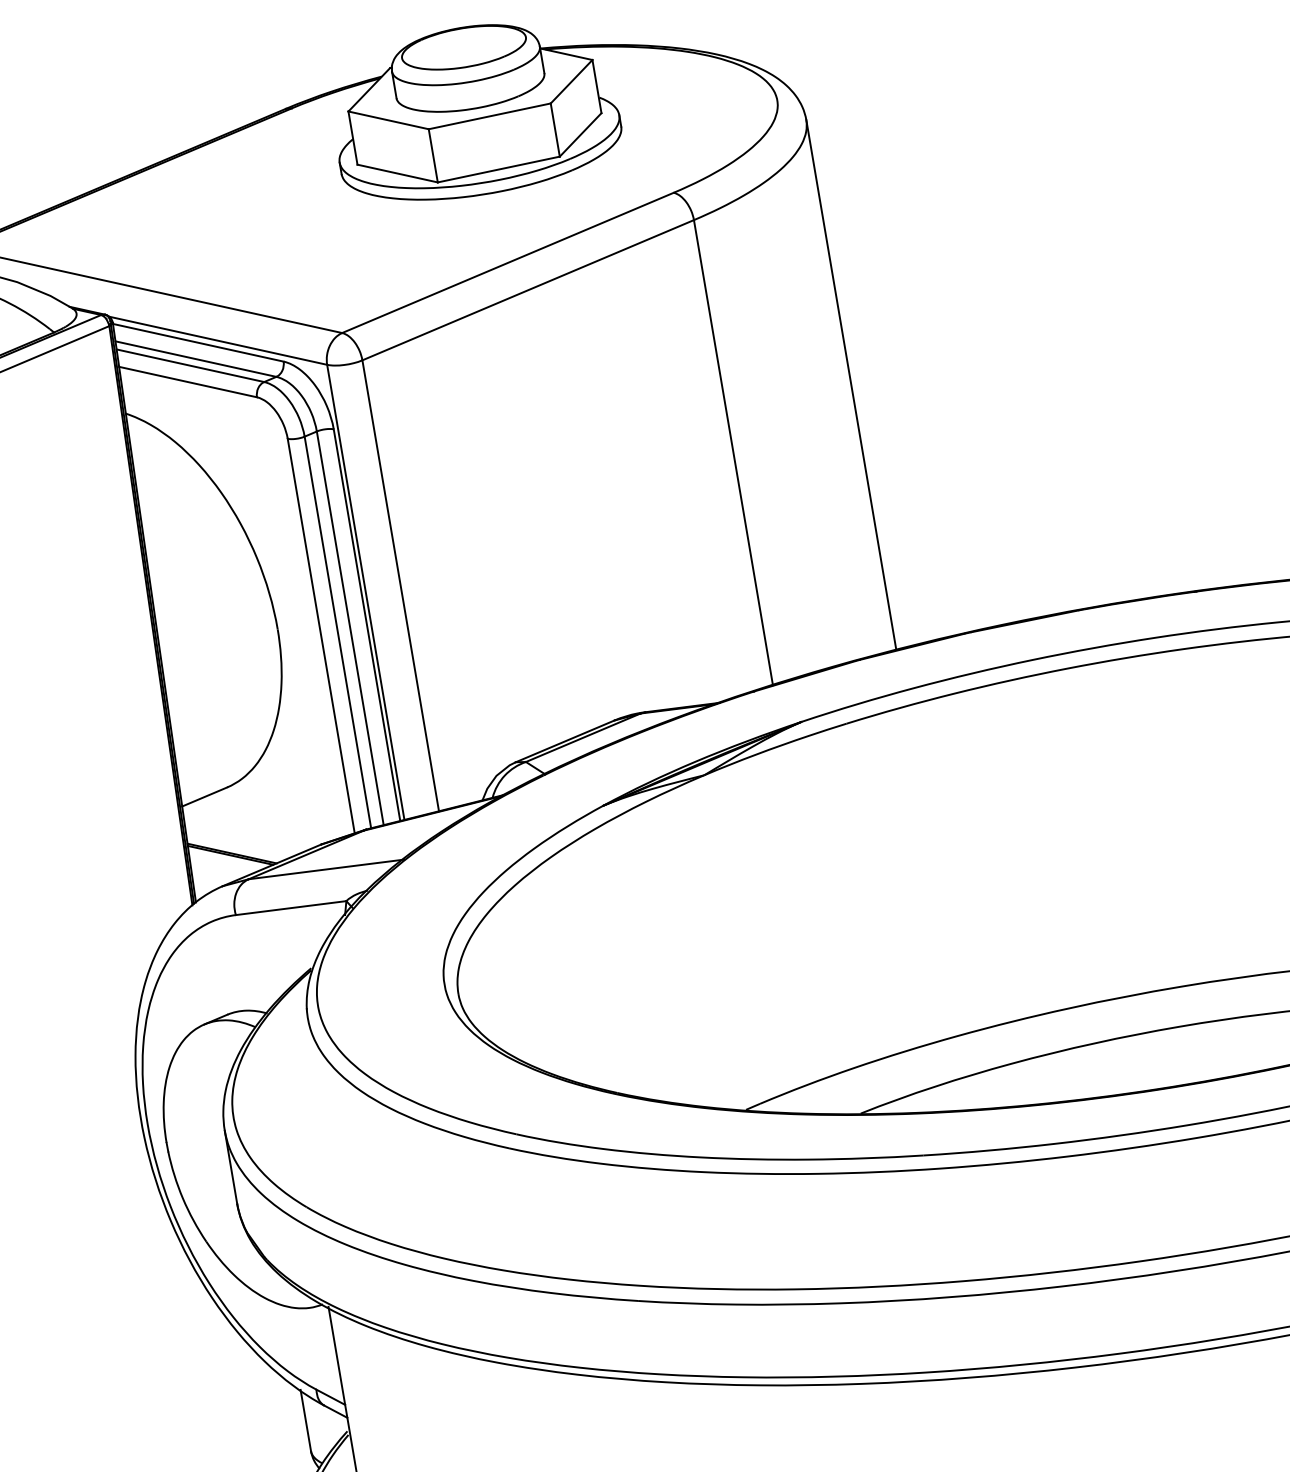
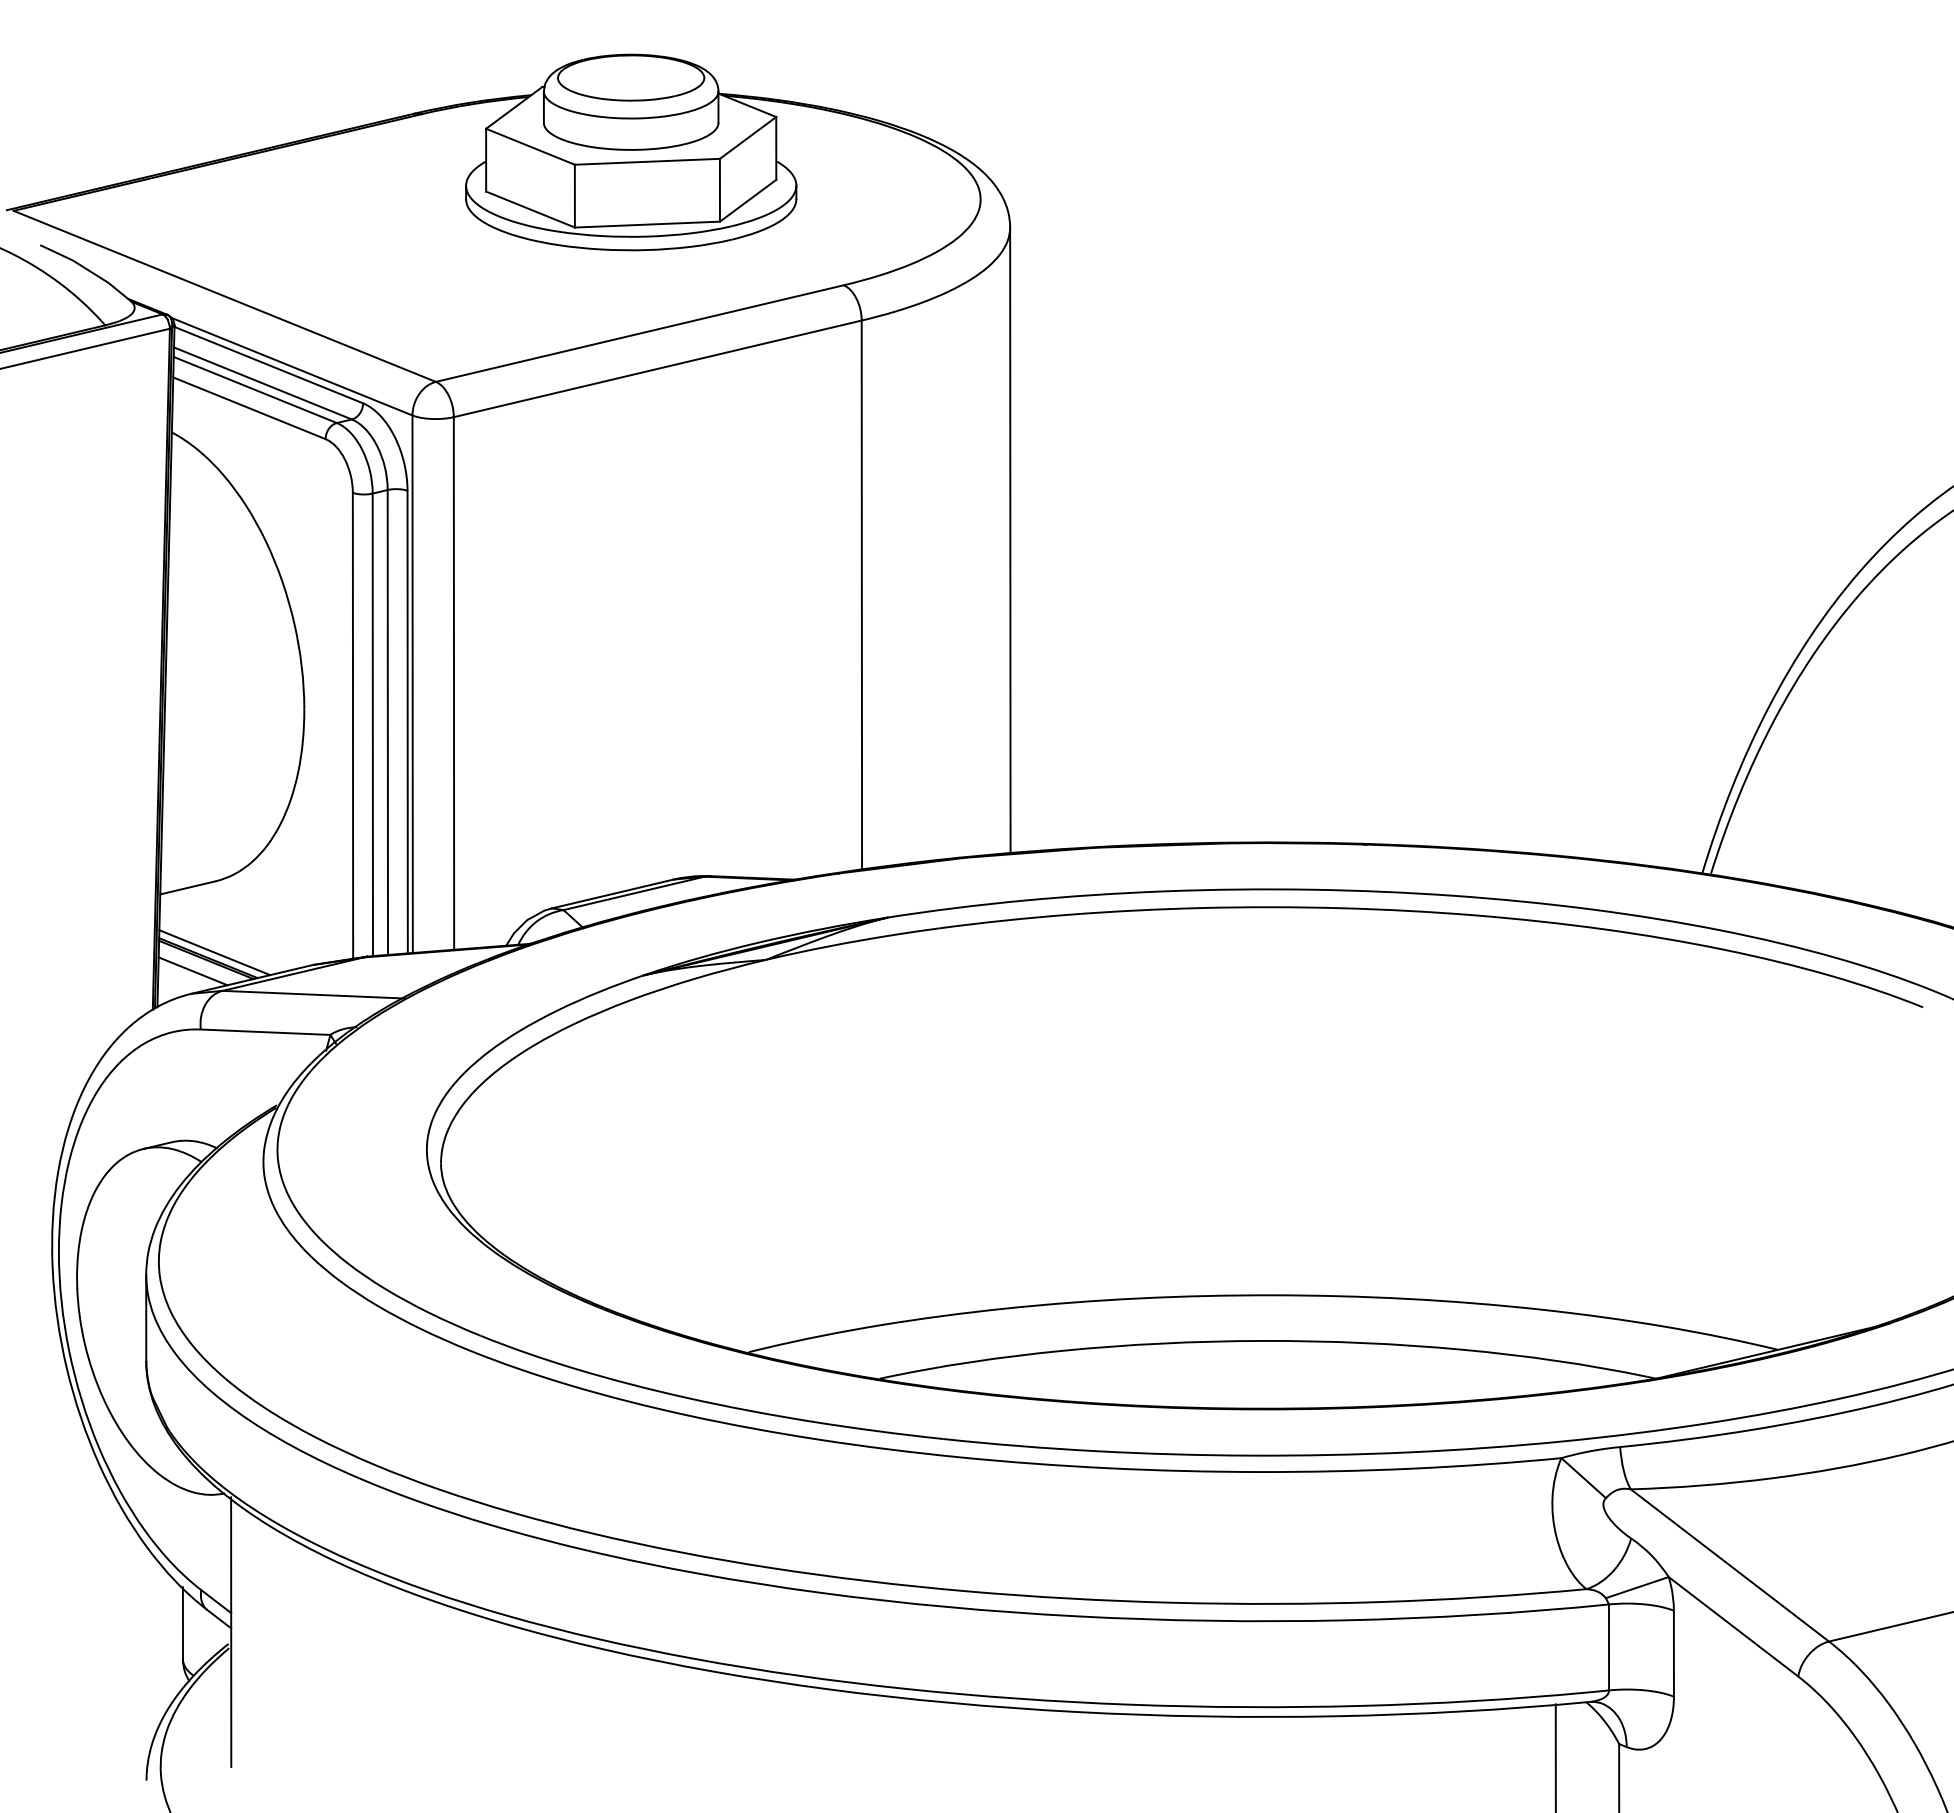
line: (236, 847) -> (214, 952), added
line: (220, 867) -> (192, 971), added

